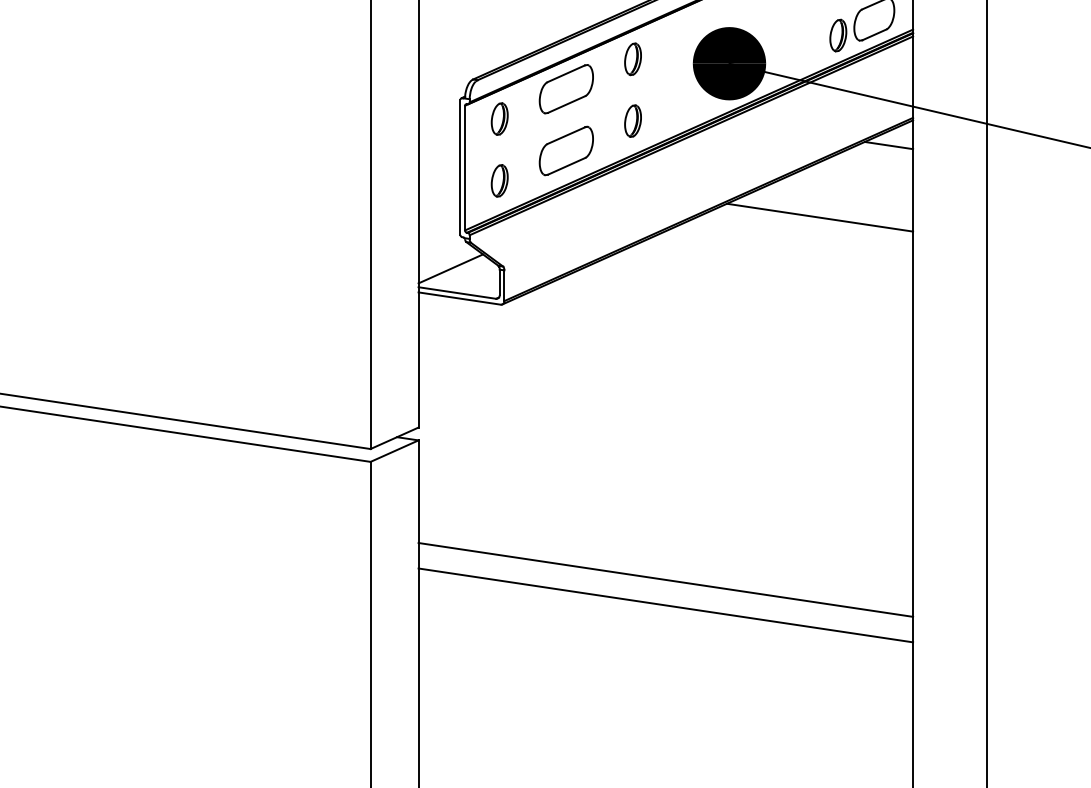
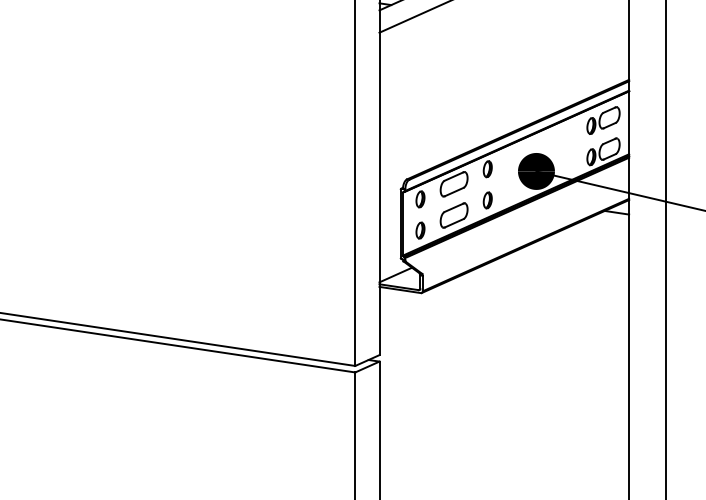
line: (820, 218) -> (582, 249), removed
line: (666, 578) -> (504, 431), removed
line: (666, 604) -> (504, 444), removed

